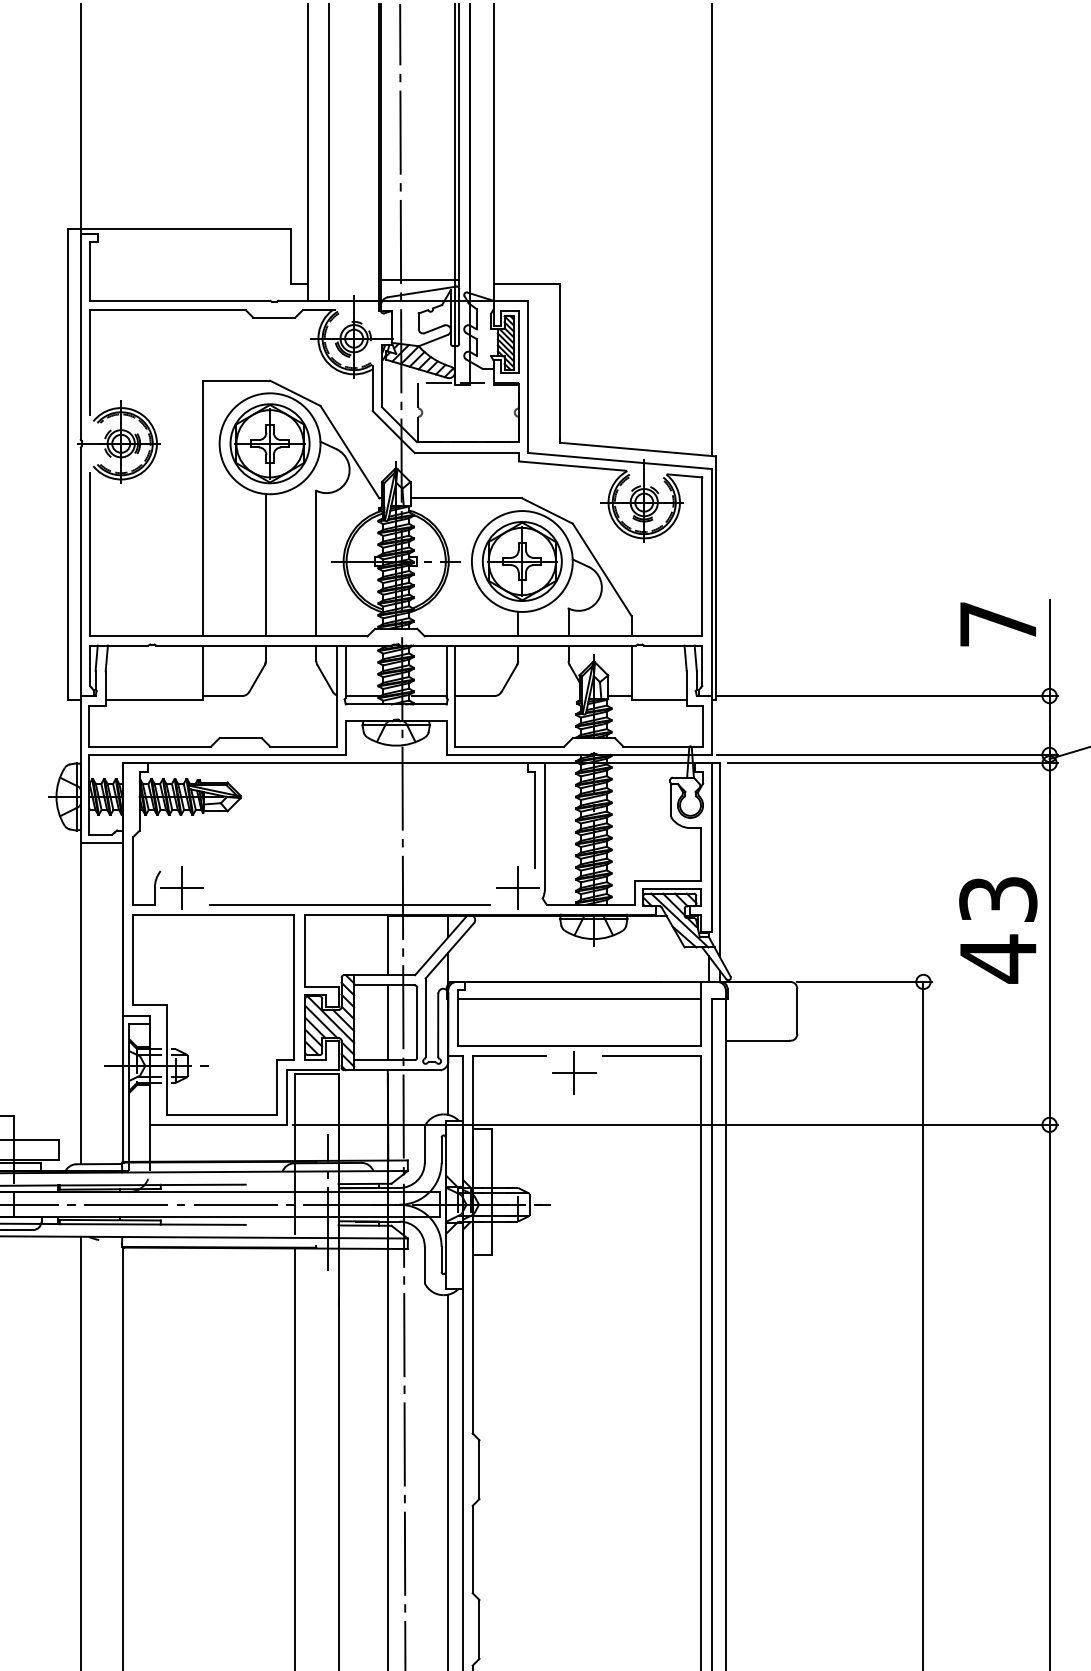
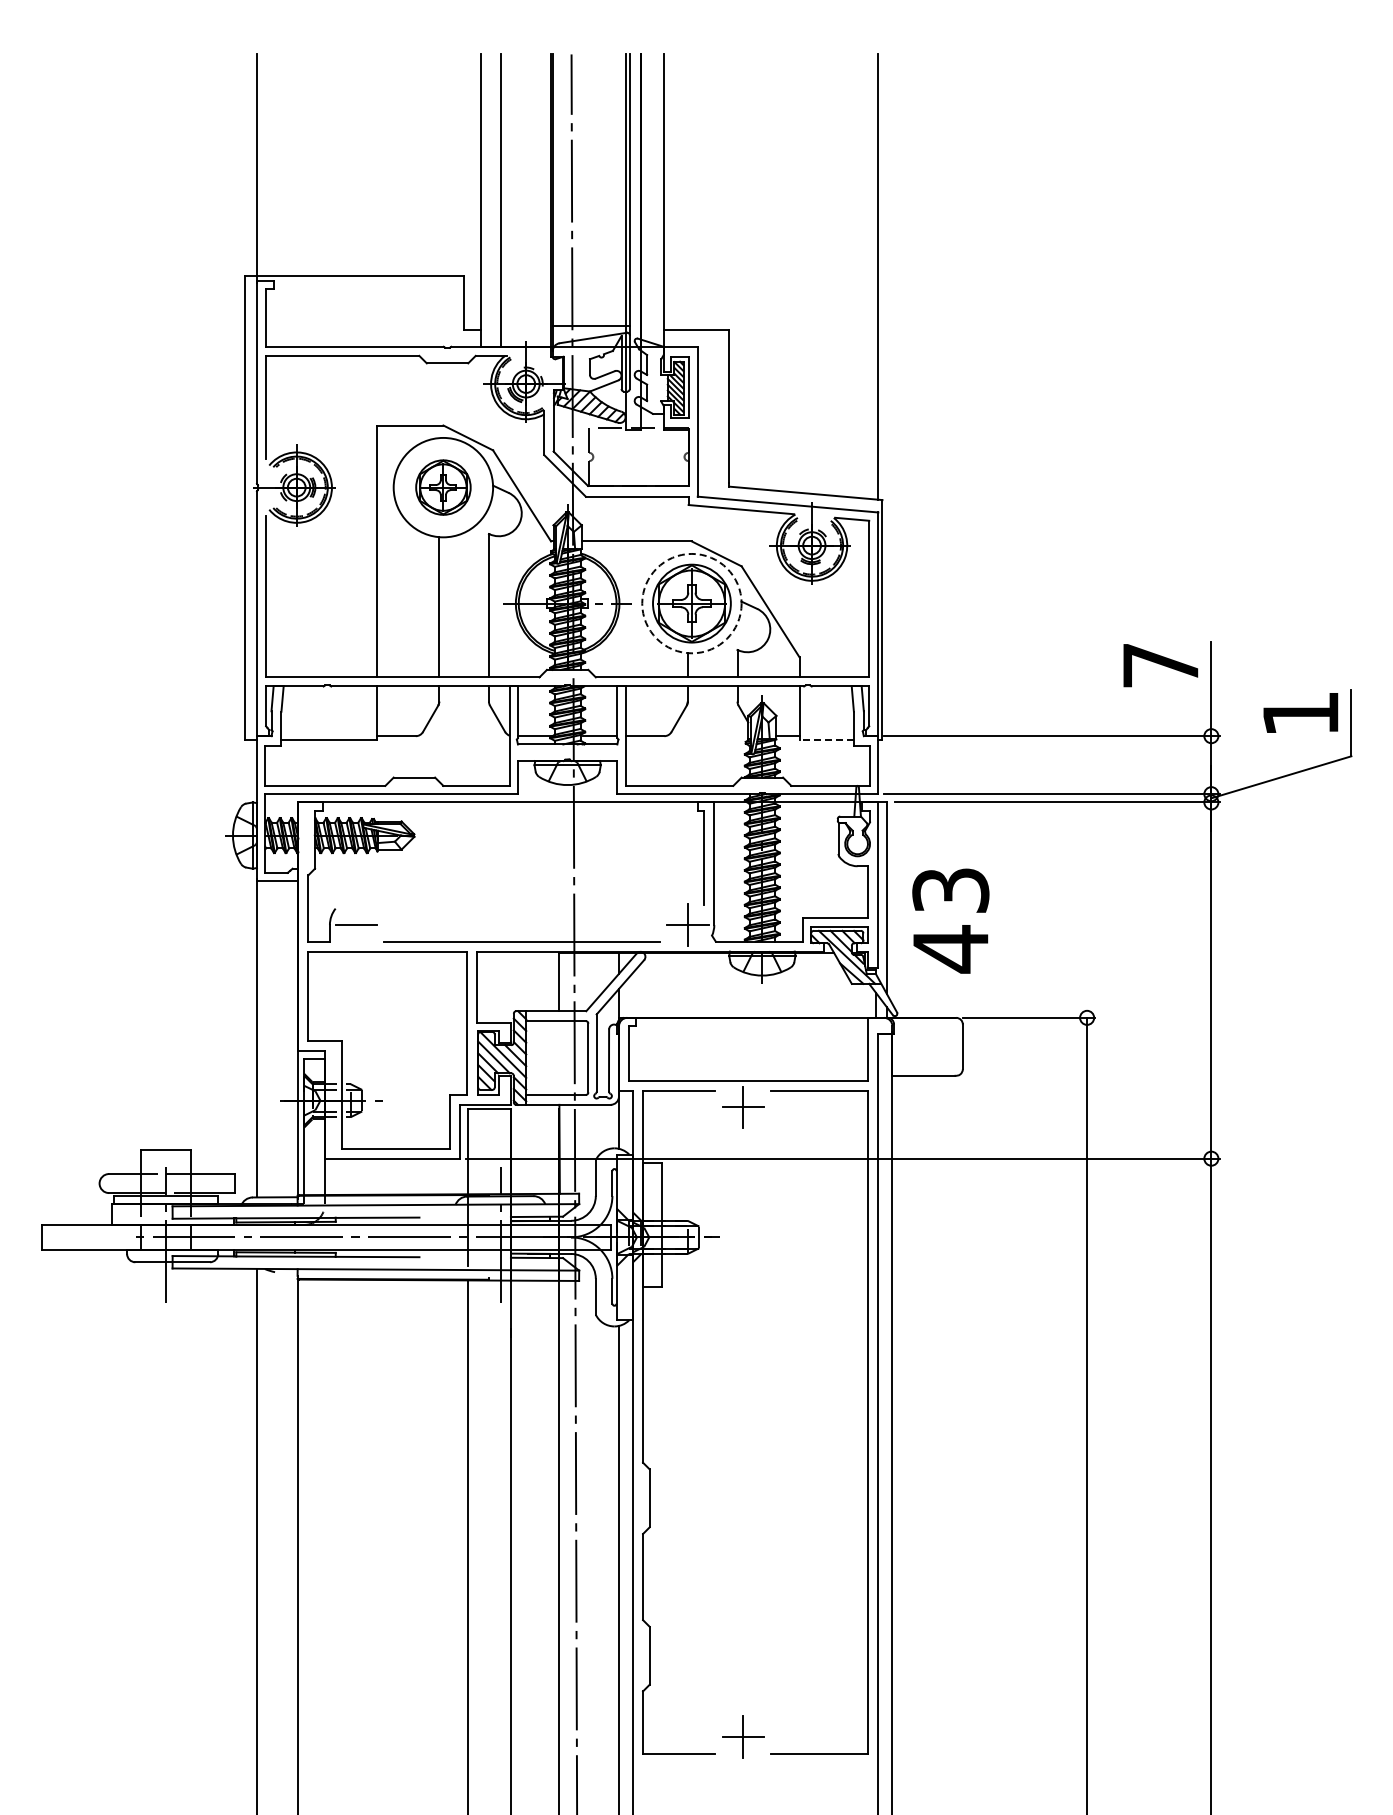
part: (270, 443) -> (443, 487), size x0.7
circle: (521, 561) -> (691, 603), solid -> dashed
line: (658, 700) -> (826, 740), solid -> dashed
line: (181, 887) -> (356, 924), removed
text: (997, 929) -> (950, 920), moved
line: (579, 998) -> (748, 1034), removed
line: (387, 1022) -> (559, 1057), removed

